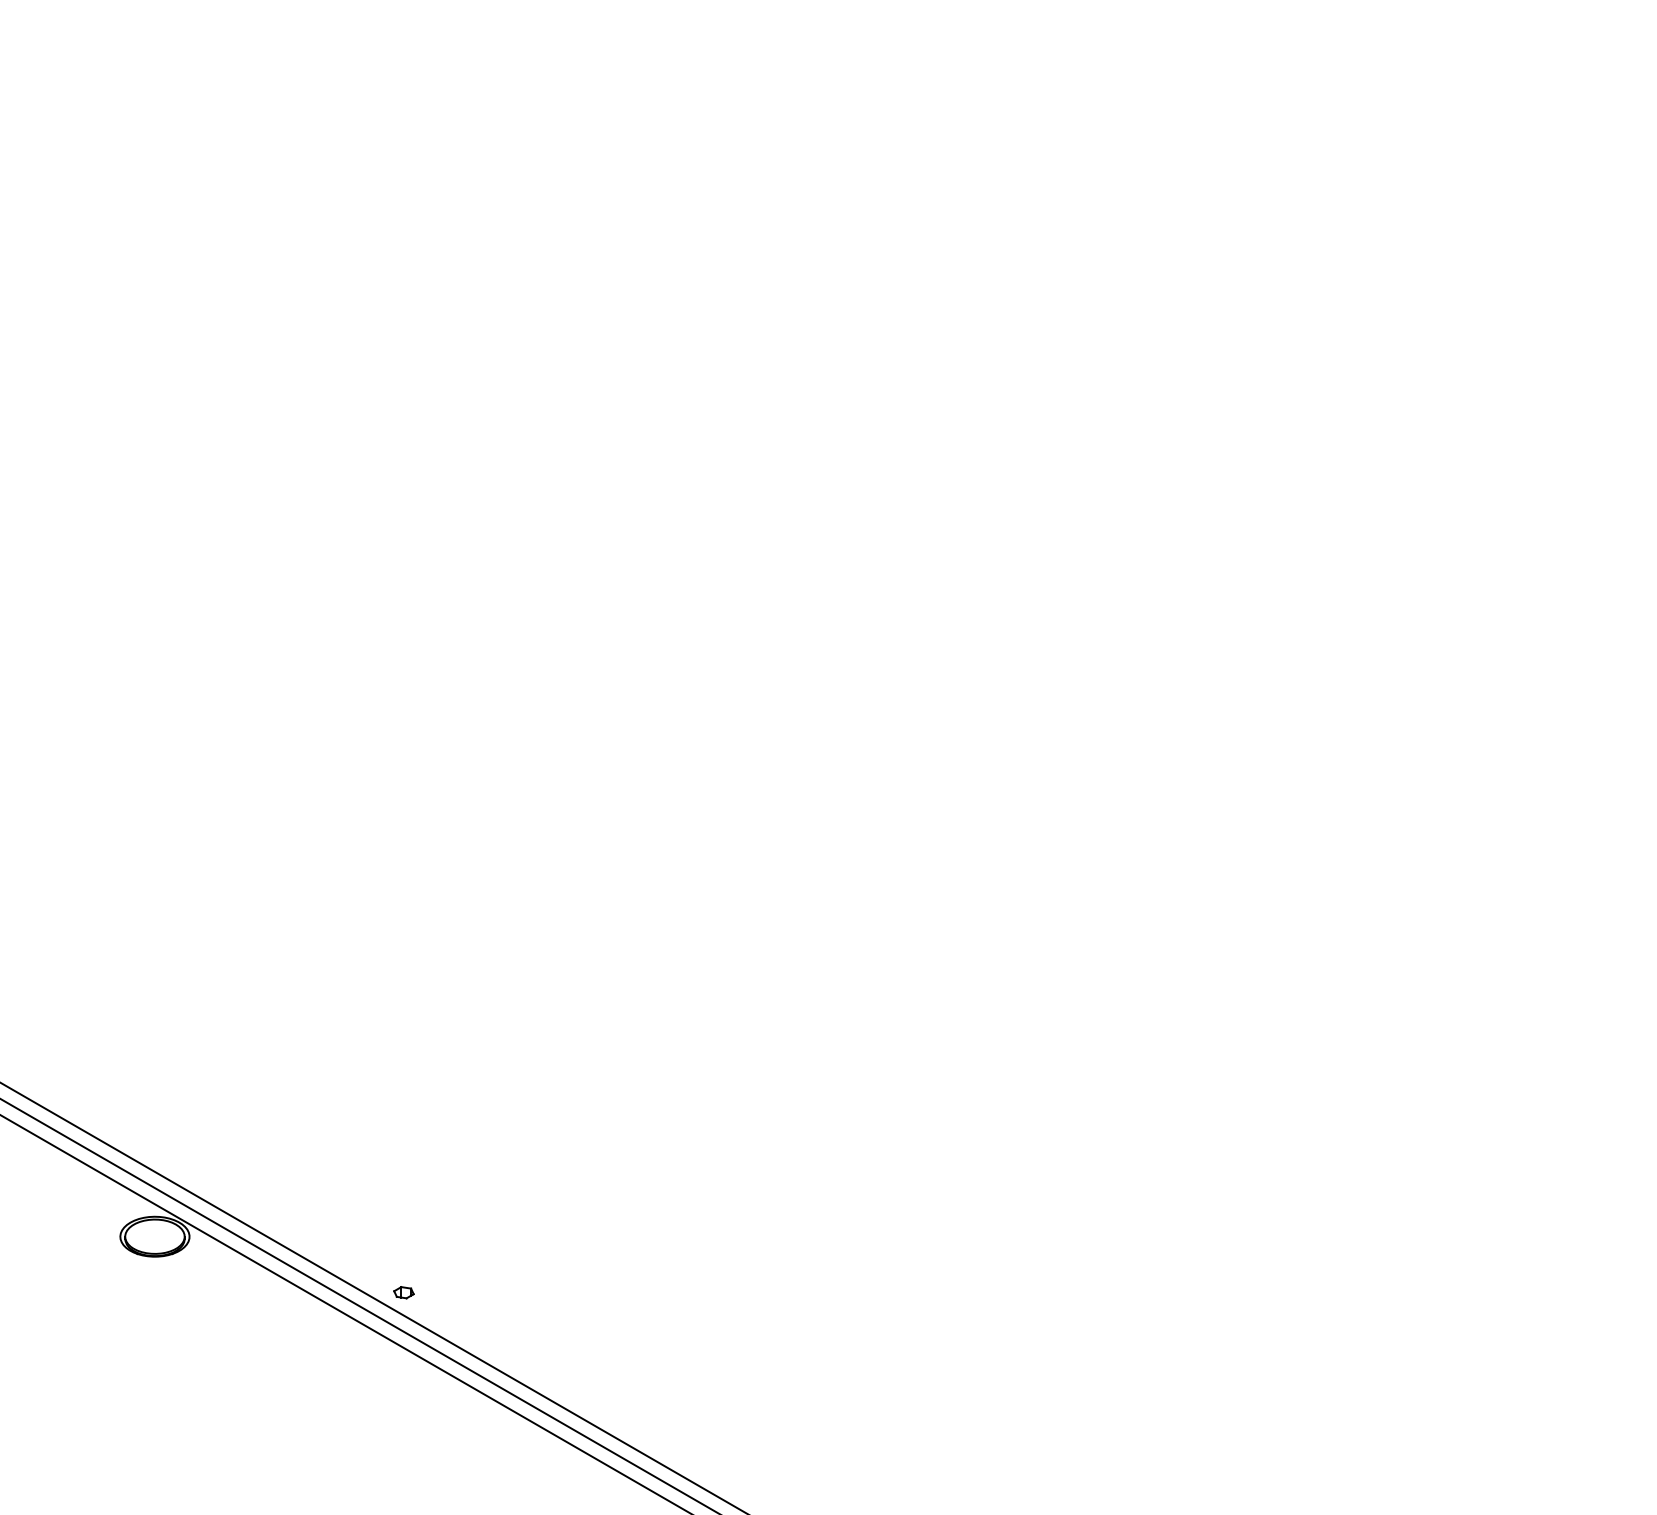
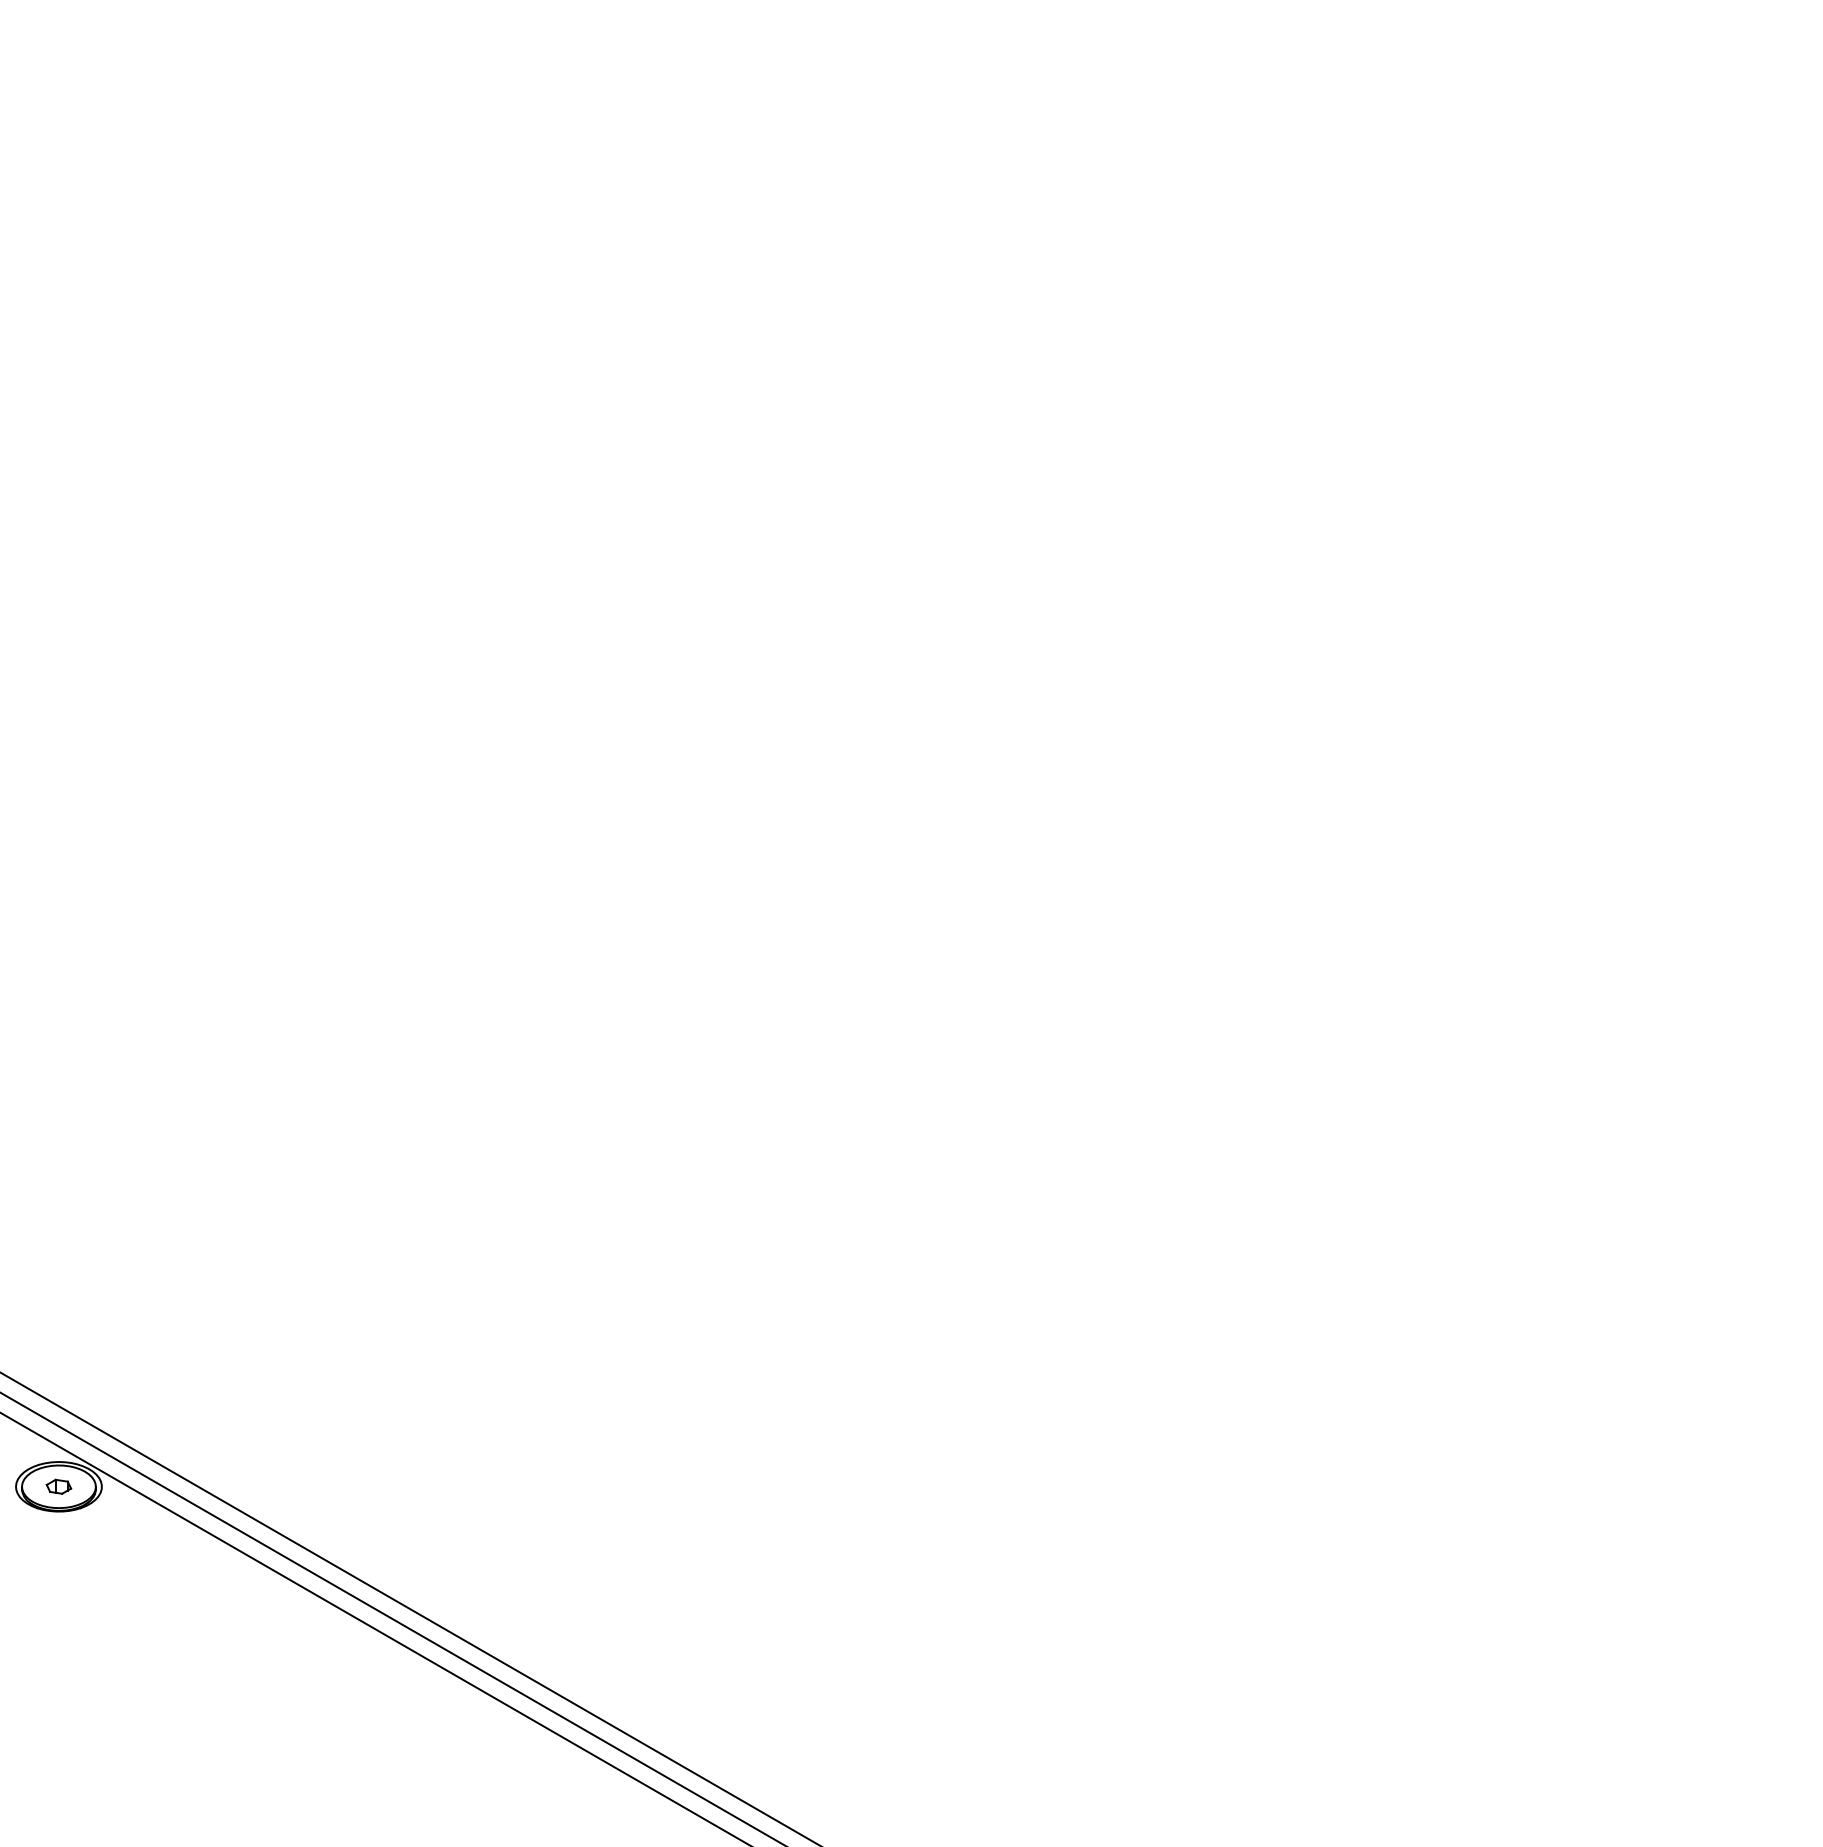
part: (403, 1292) -> (58, 1486), moved

